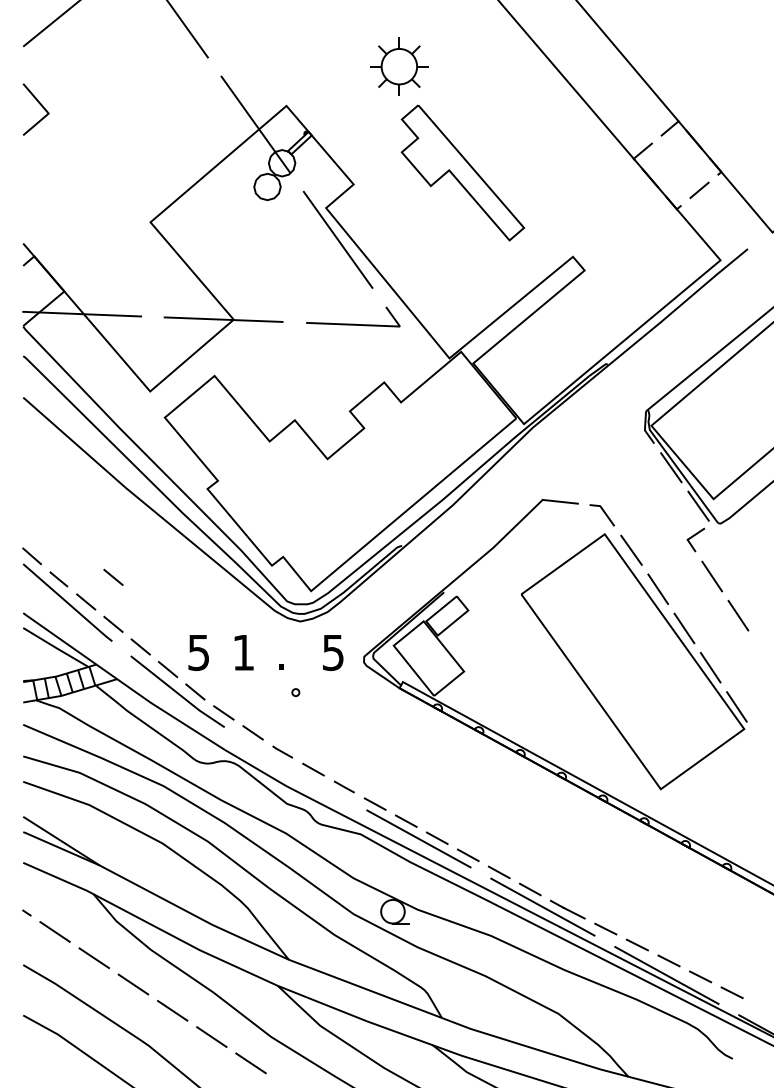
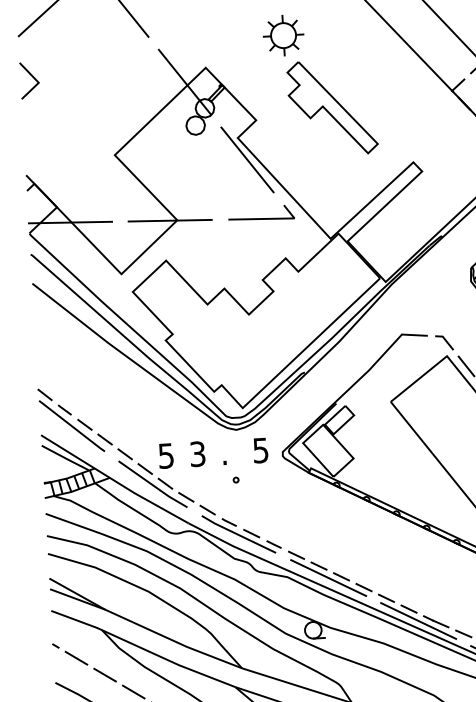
line: (113, 576) -> (103, 405), removed
text: (243, 652) -> (197, 454), 1 -> 3
line: (295, 769) -> (239, 534), added

